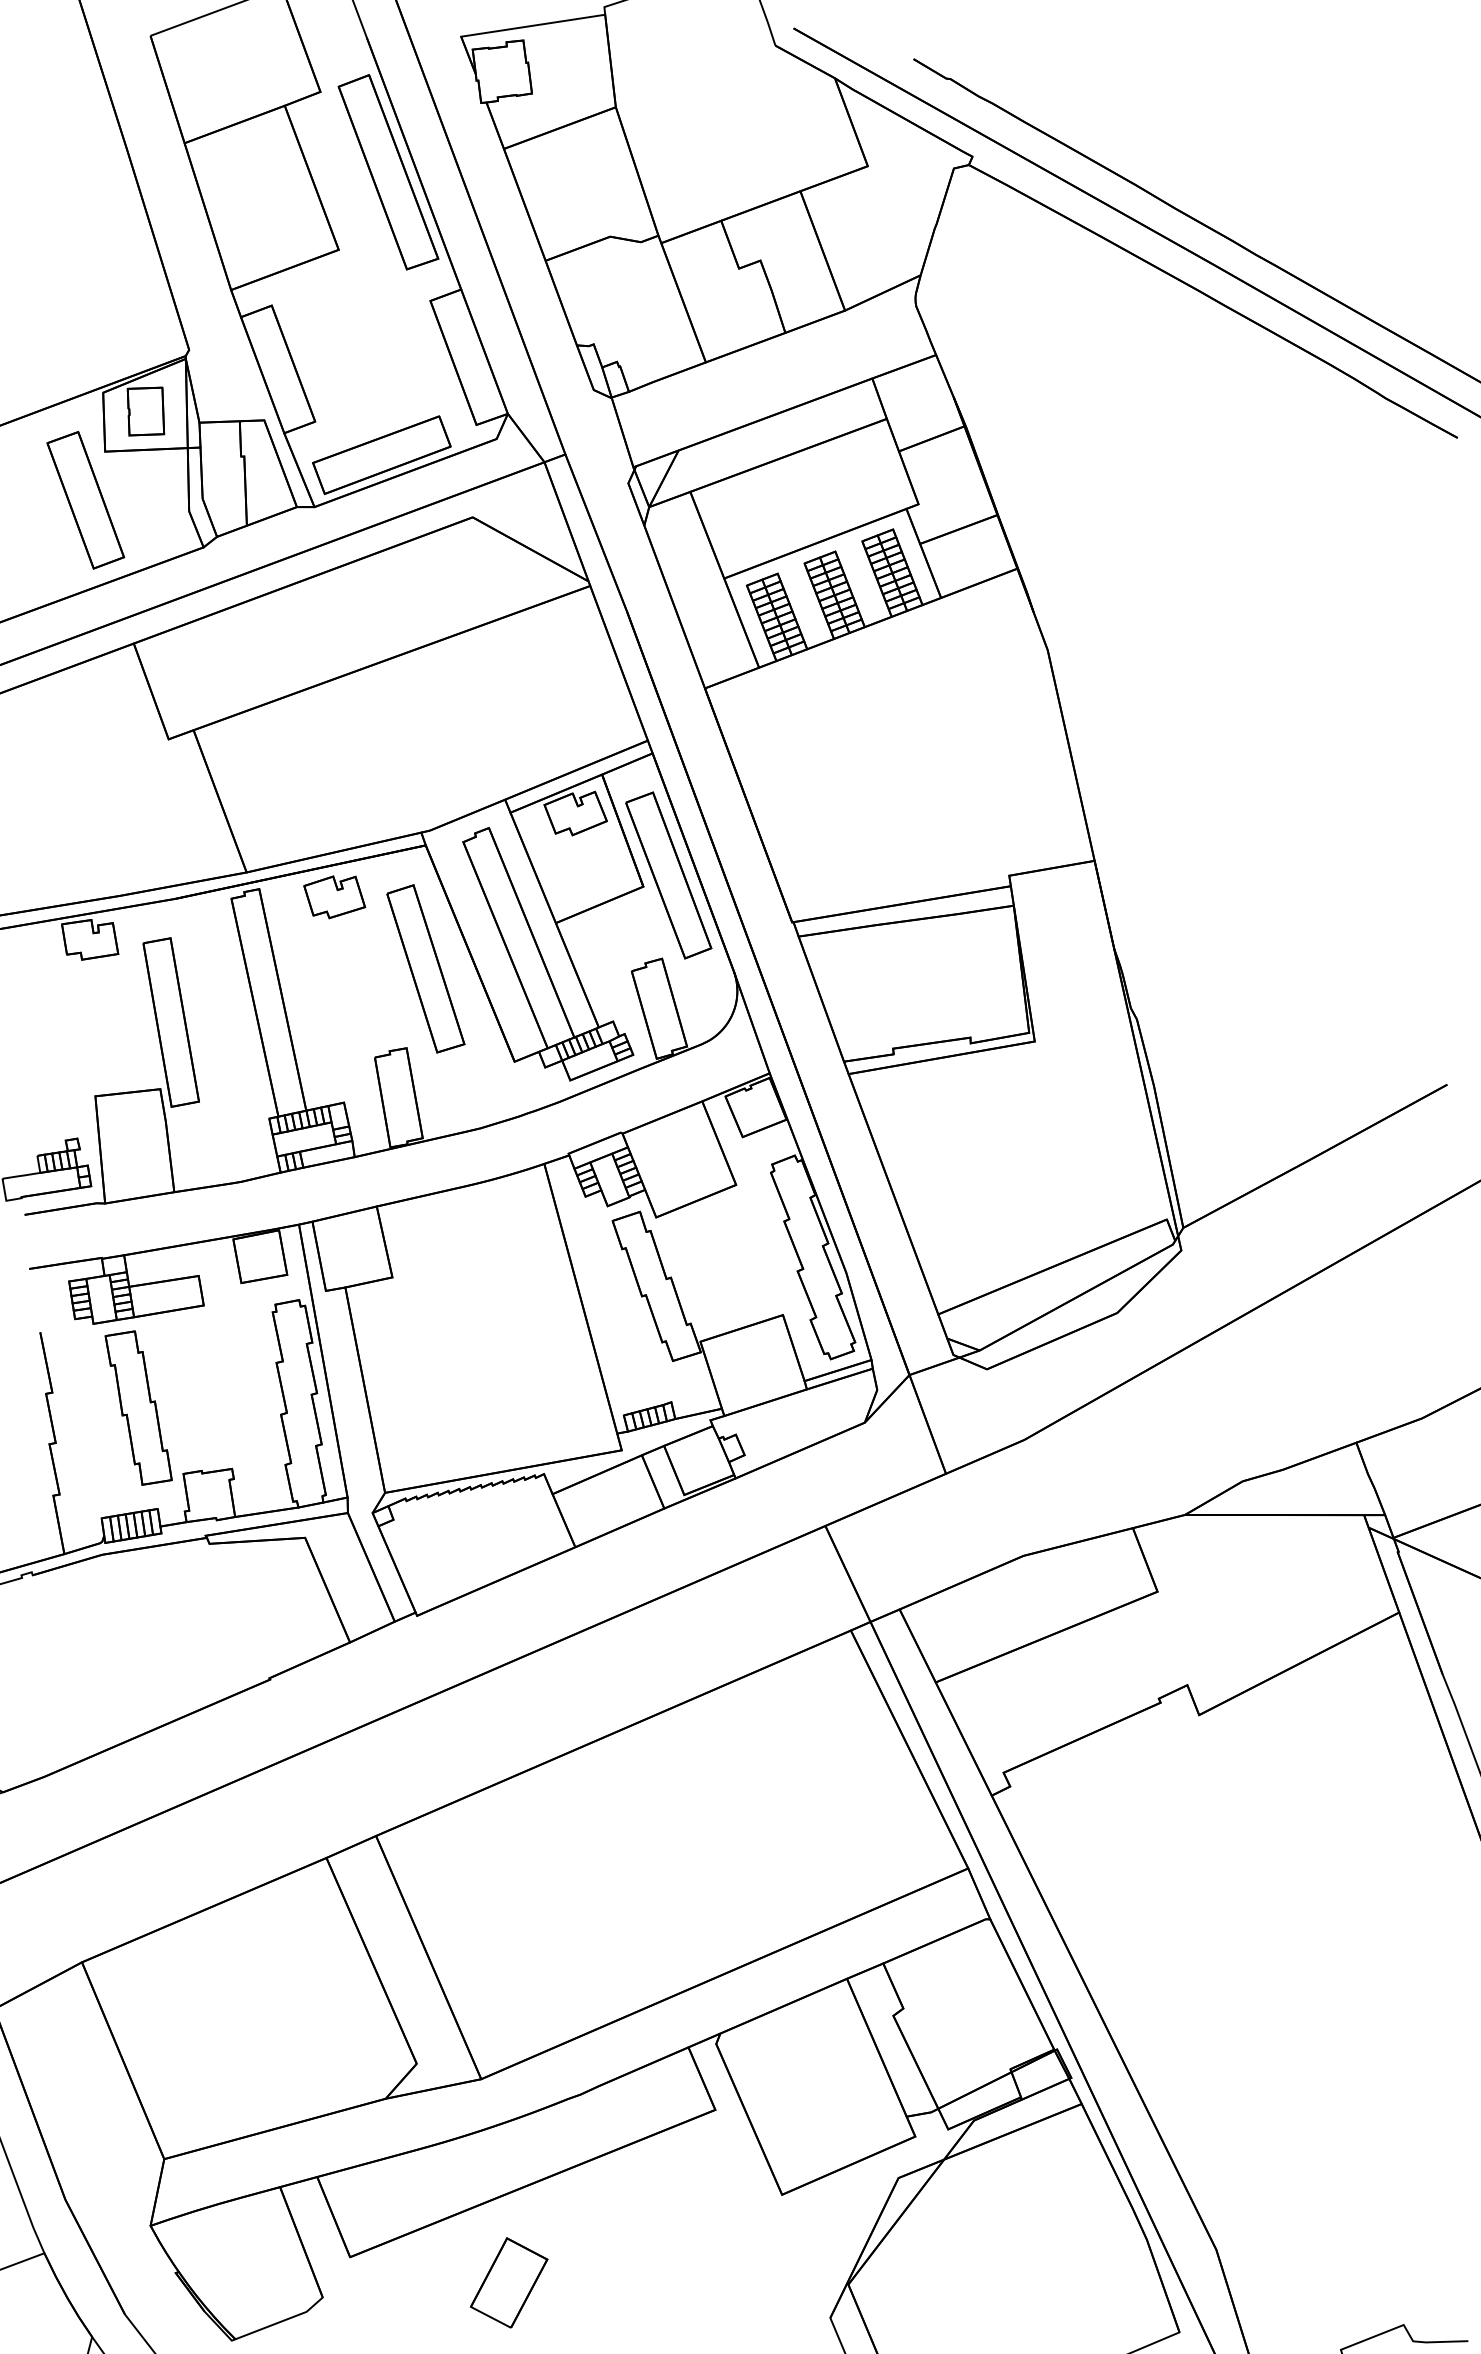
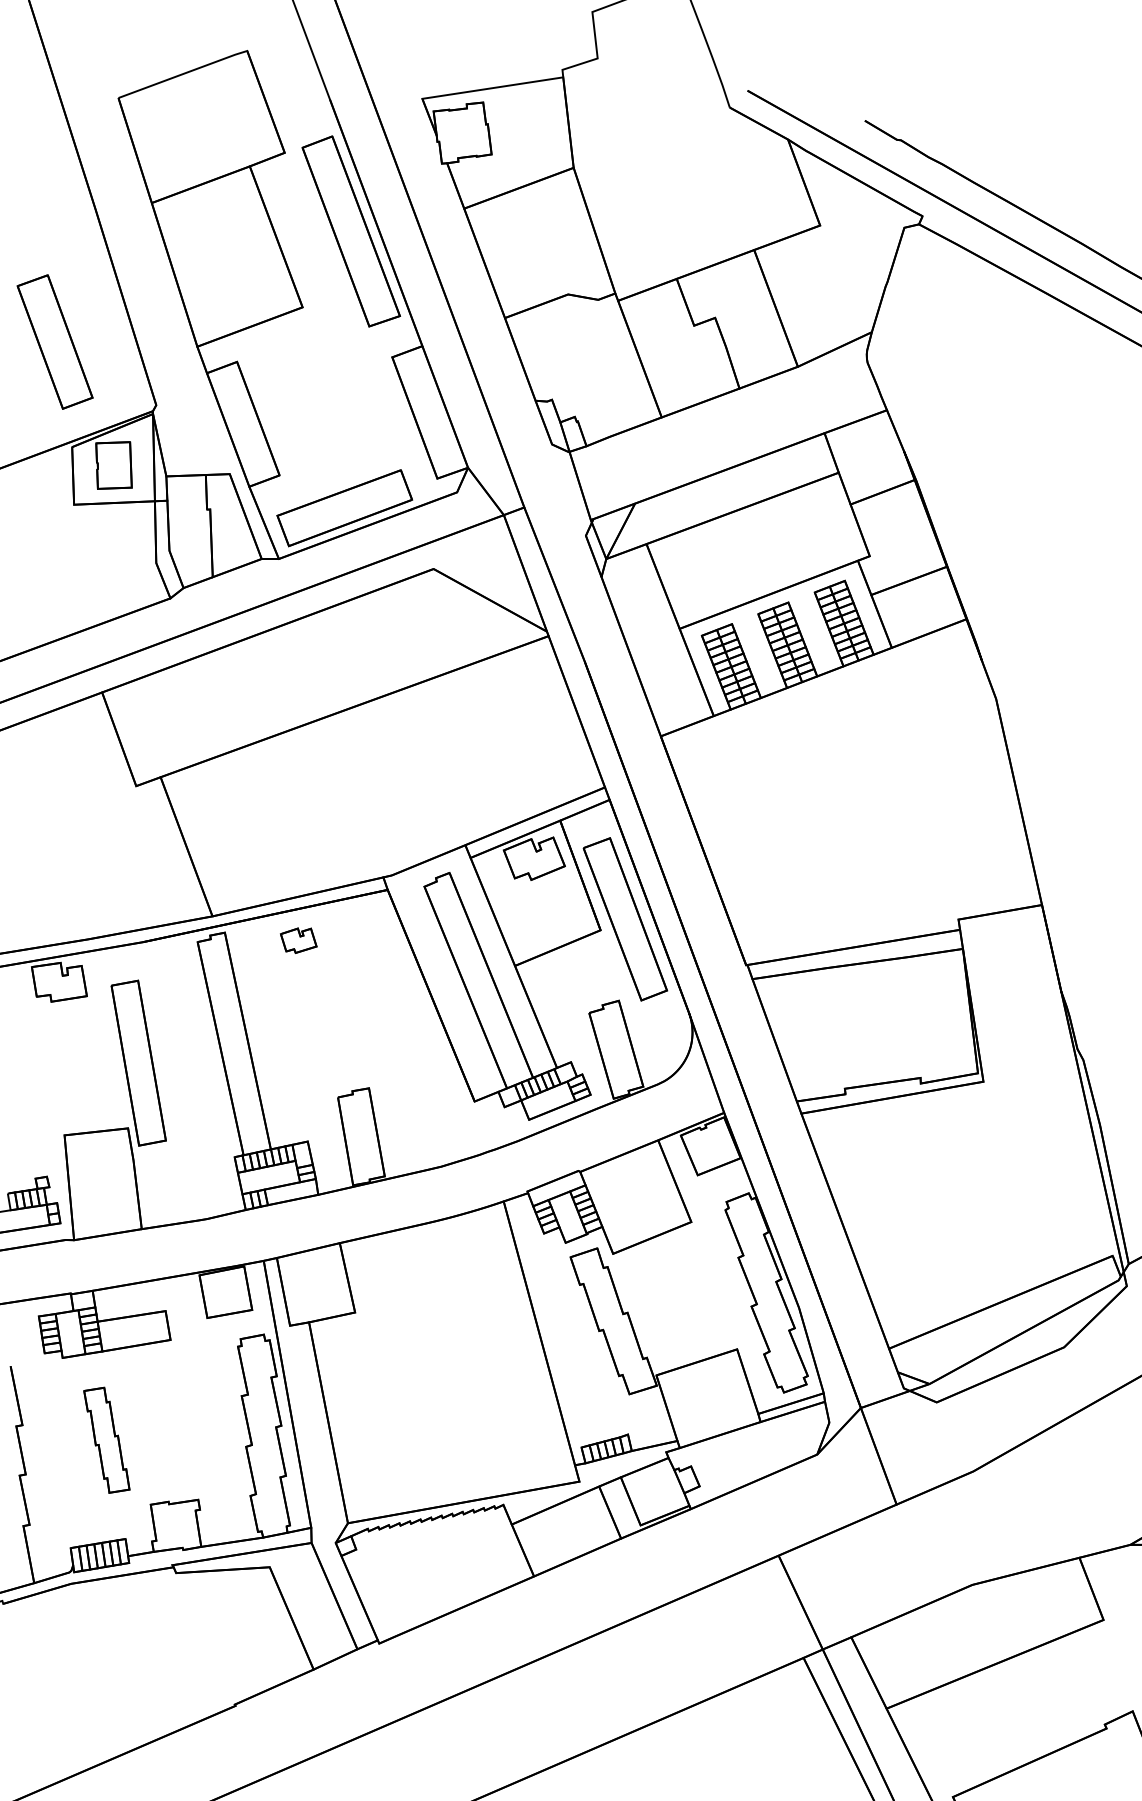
part: (85, 500) -> (54, 342), moved
part: (334, 897) -> (298, 940), size x0.6
part: (425, 968) -> (387, 1010), removed
part: (138, 1407) -> (106, 1439), size x0.7

